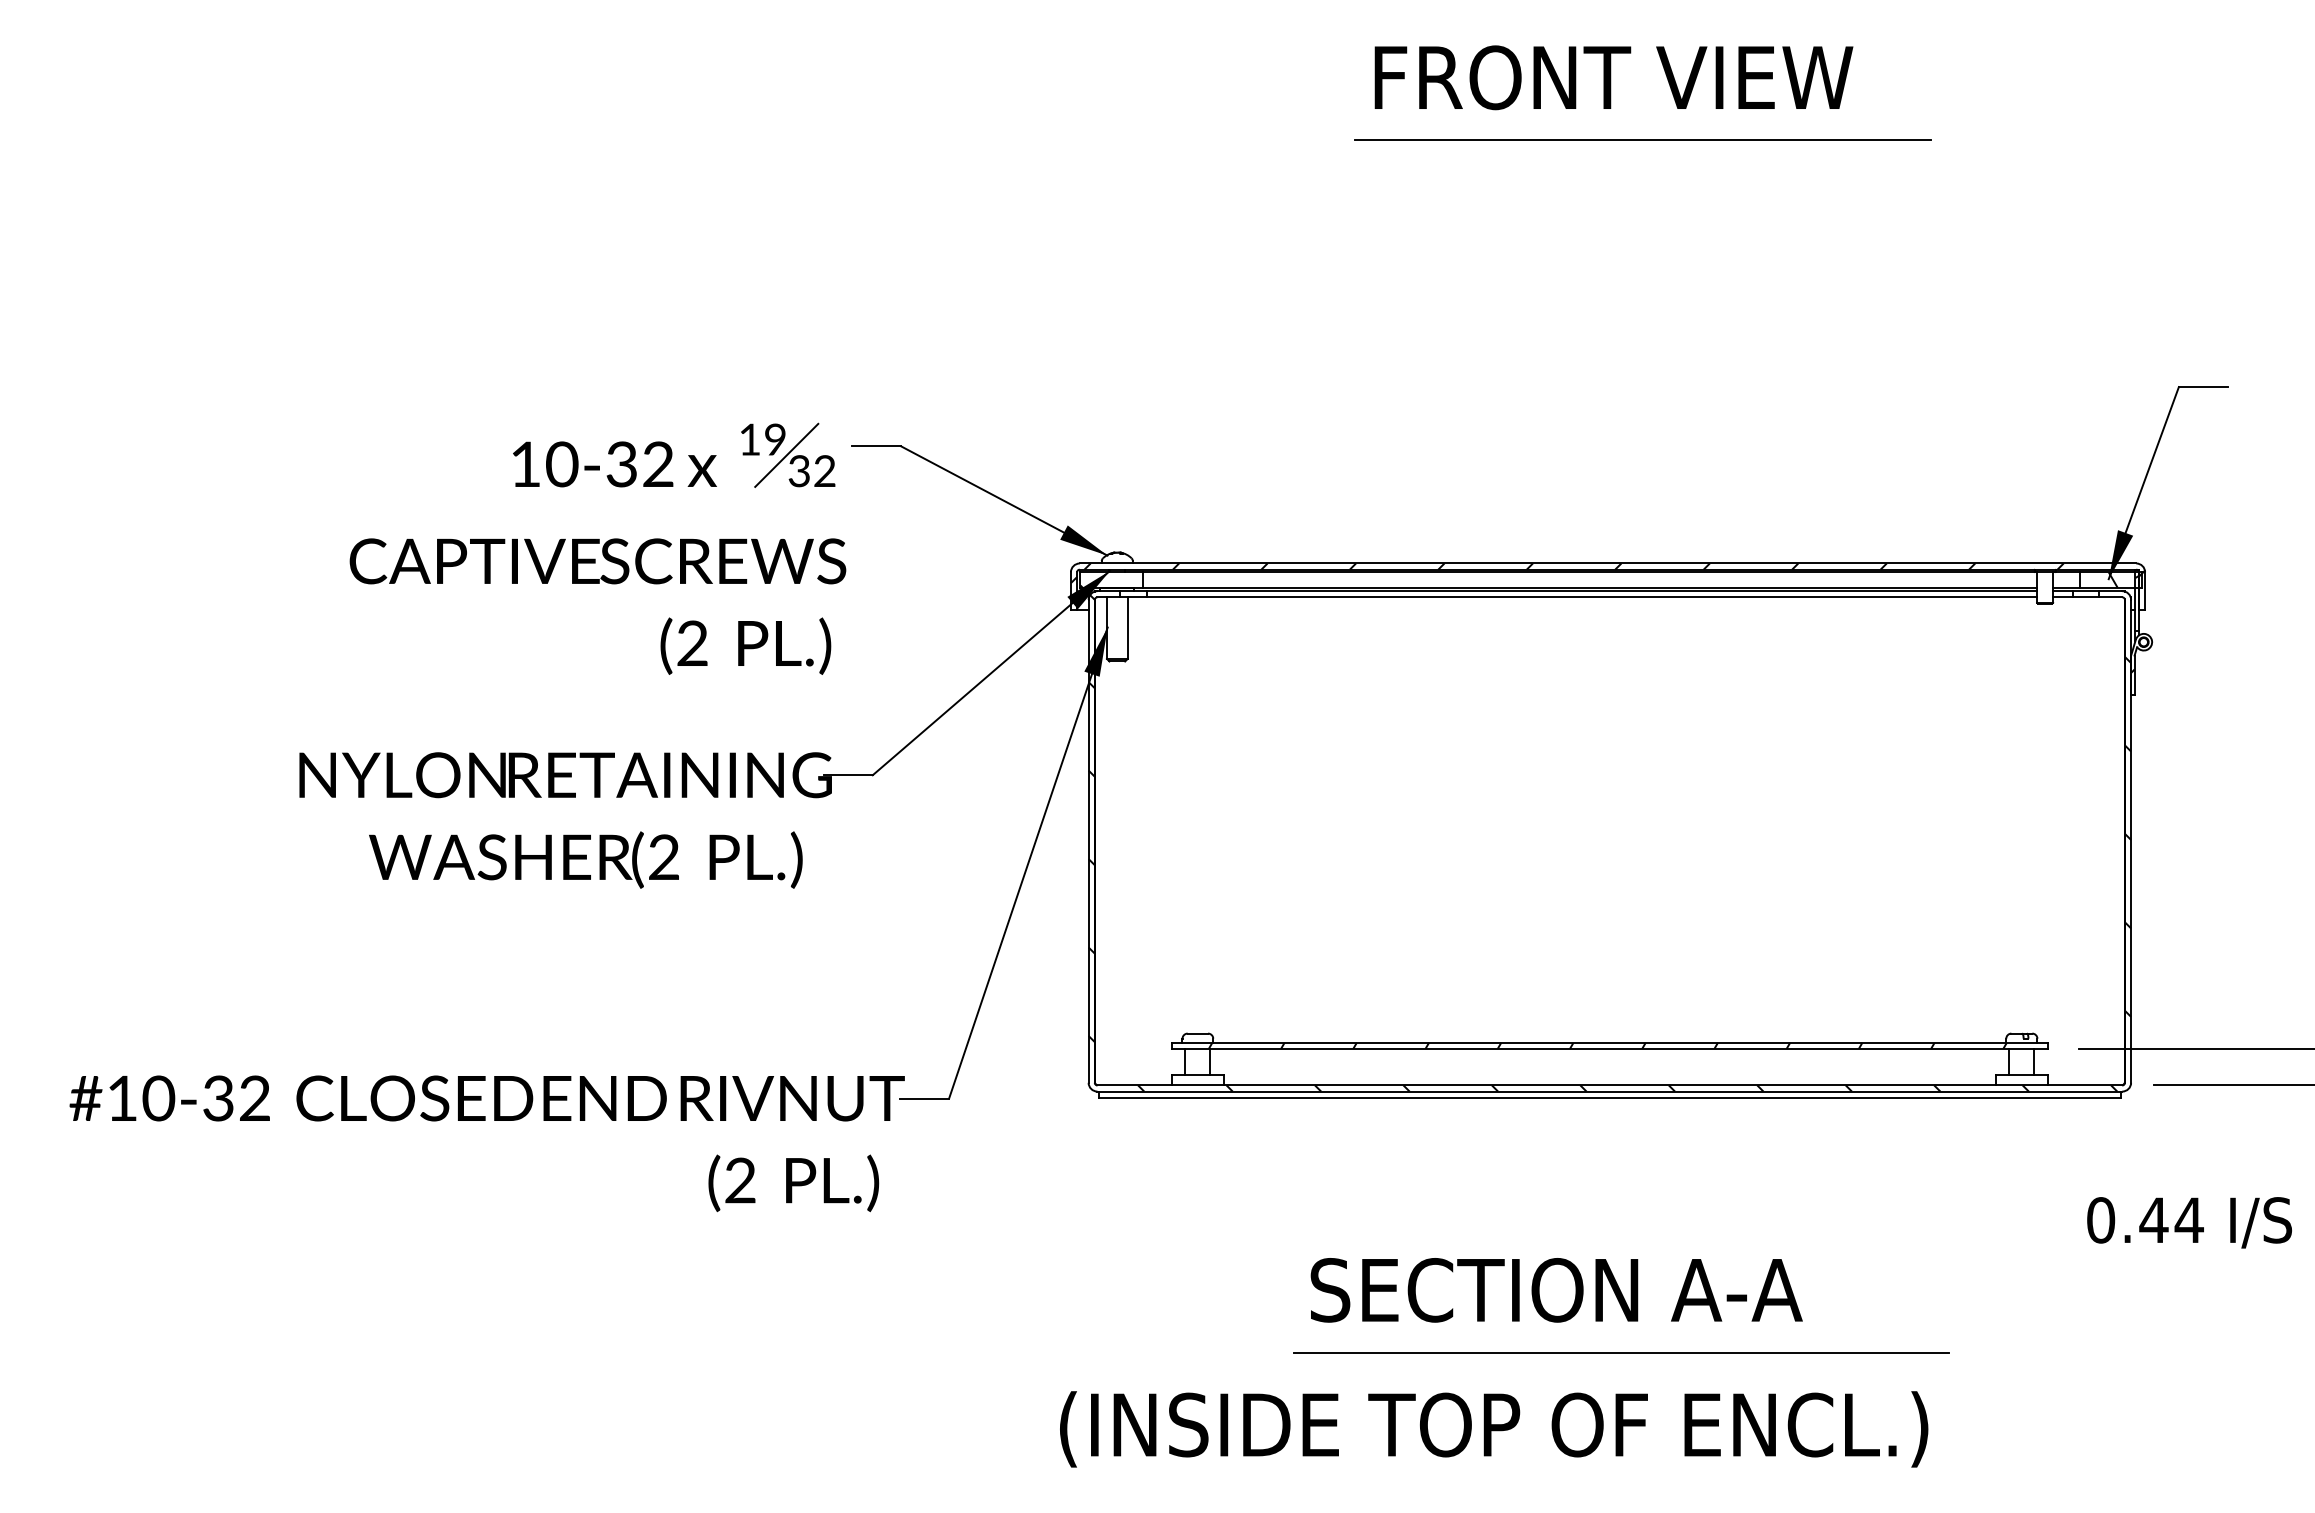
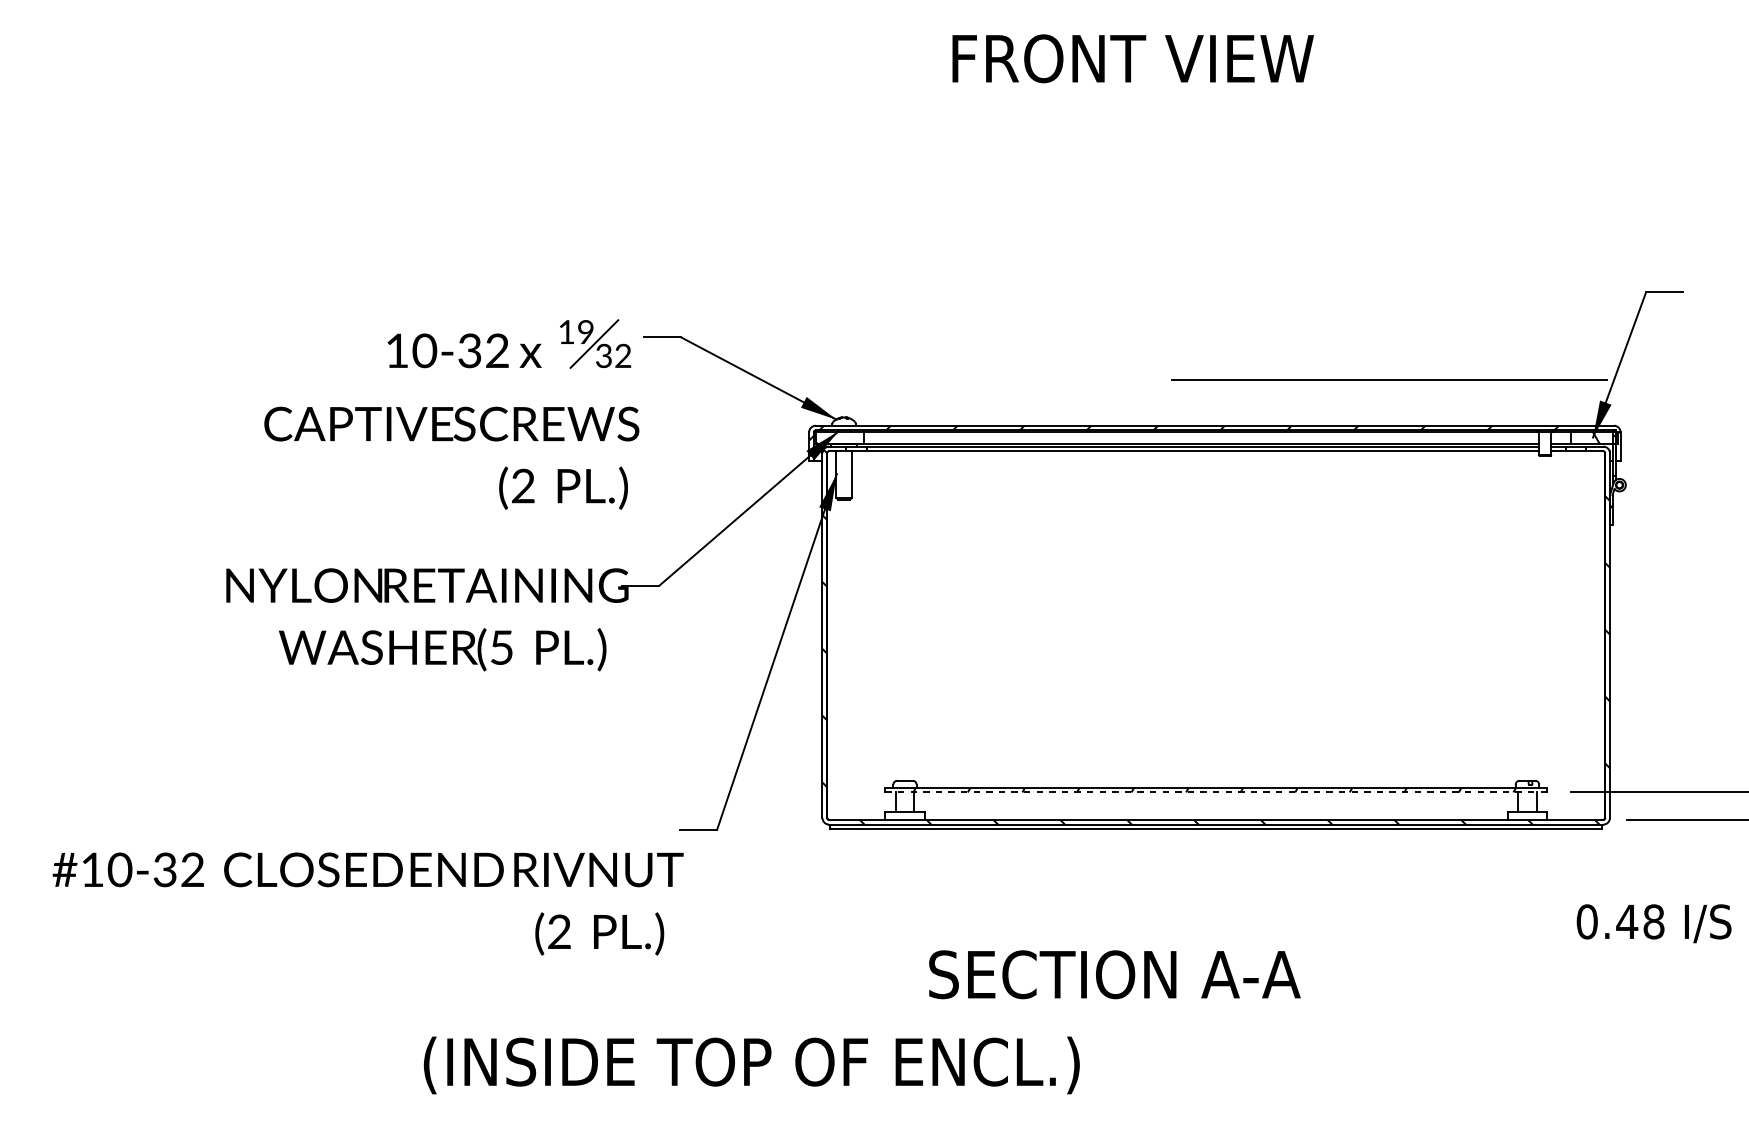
text: (1613, 77) -> (1132, 58), moved
line: (1642, 139) -> (1388, 378), moved
text: (663, 857) -> (501, 647), (2 -> (5
line: (1609, 1048) -> (1215, 792), solid -> dashed
text: (486, 1143) -> (367, 903), moved
text: (2188, 1220) -> (1653, 922), 0.44 -> 0.48
text: (1556, 1290) -> (1114, 974), moved
line: (1620, 1352) -> (1224, 1021), removed
text: (1494, 1429) -> (752, 1065), moved

